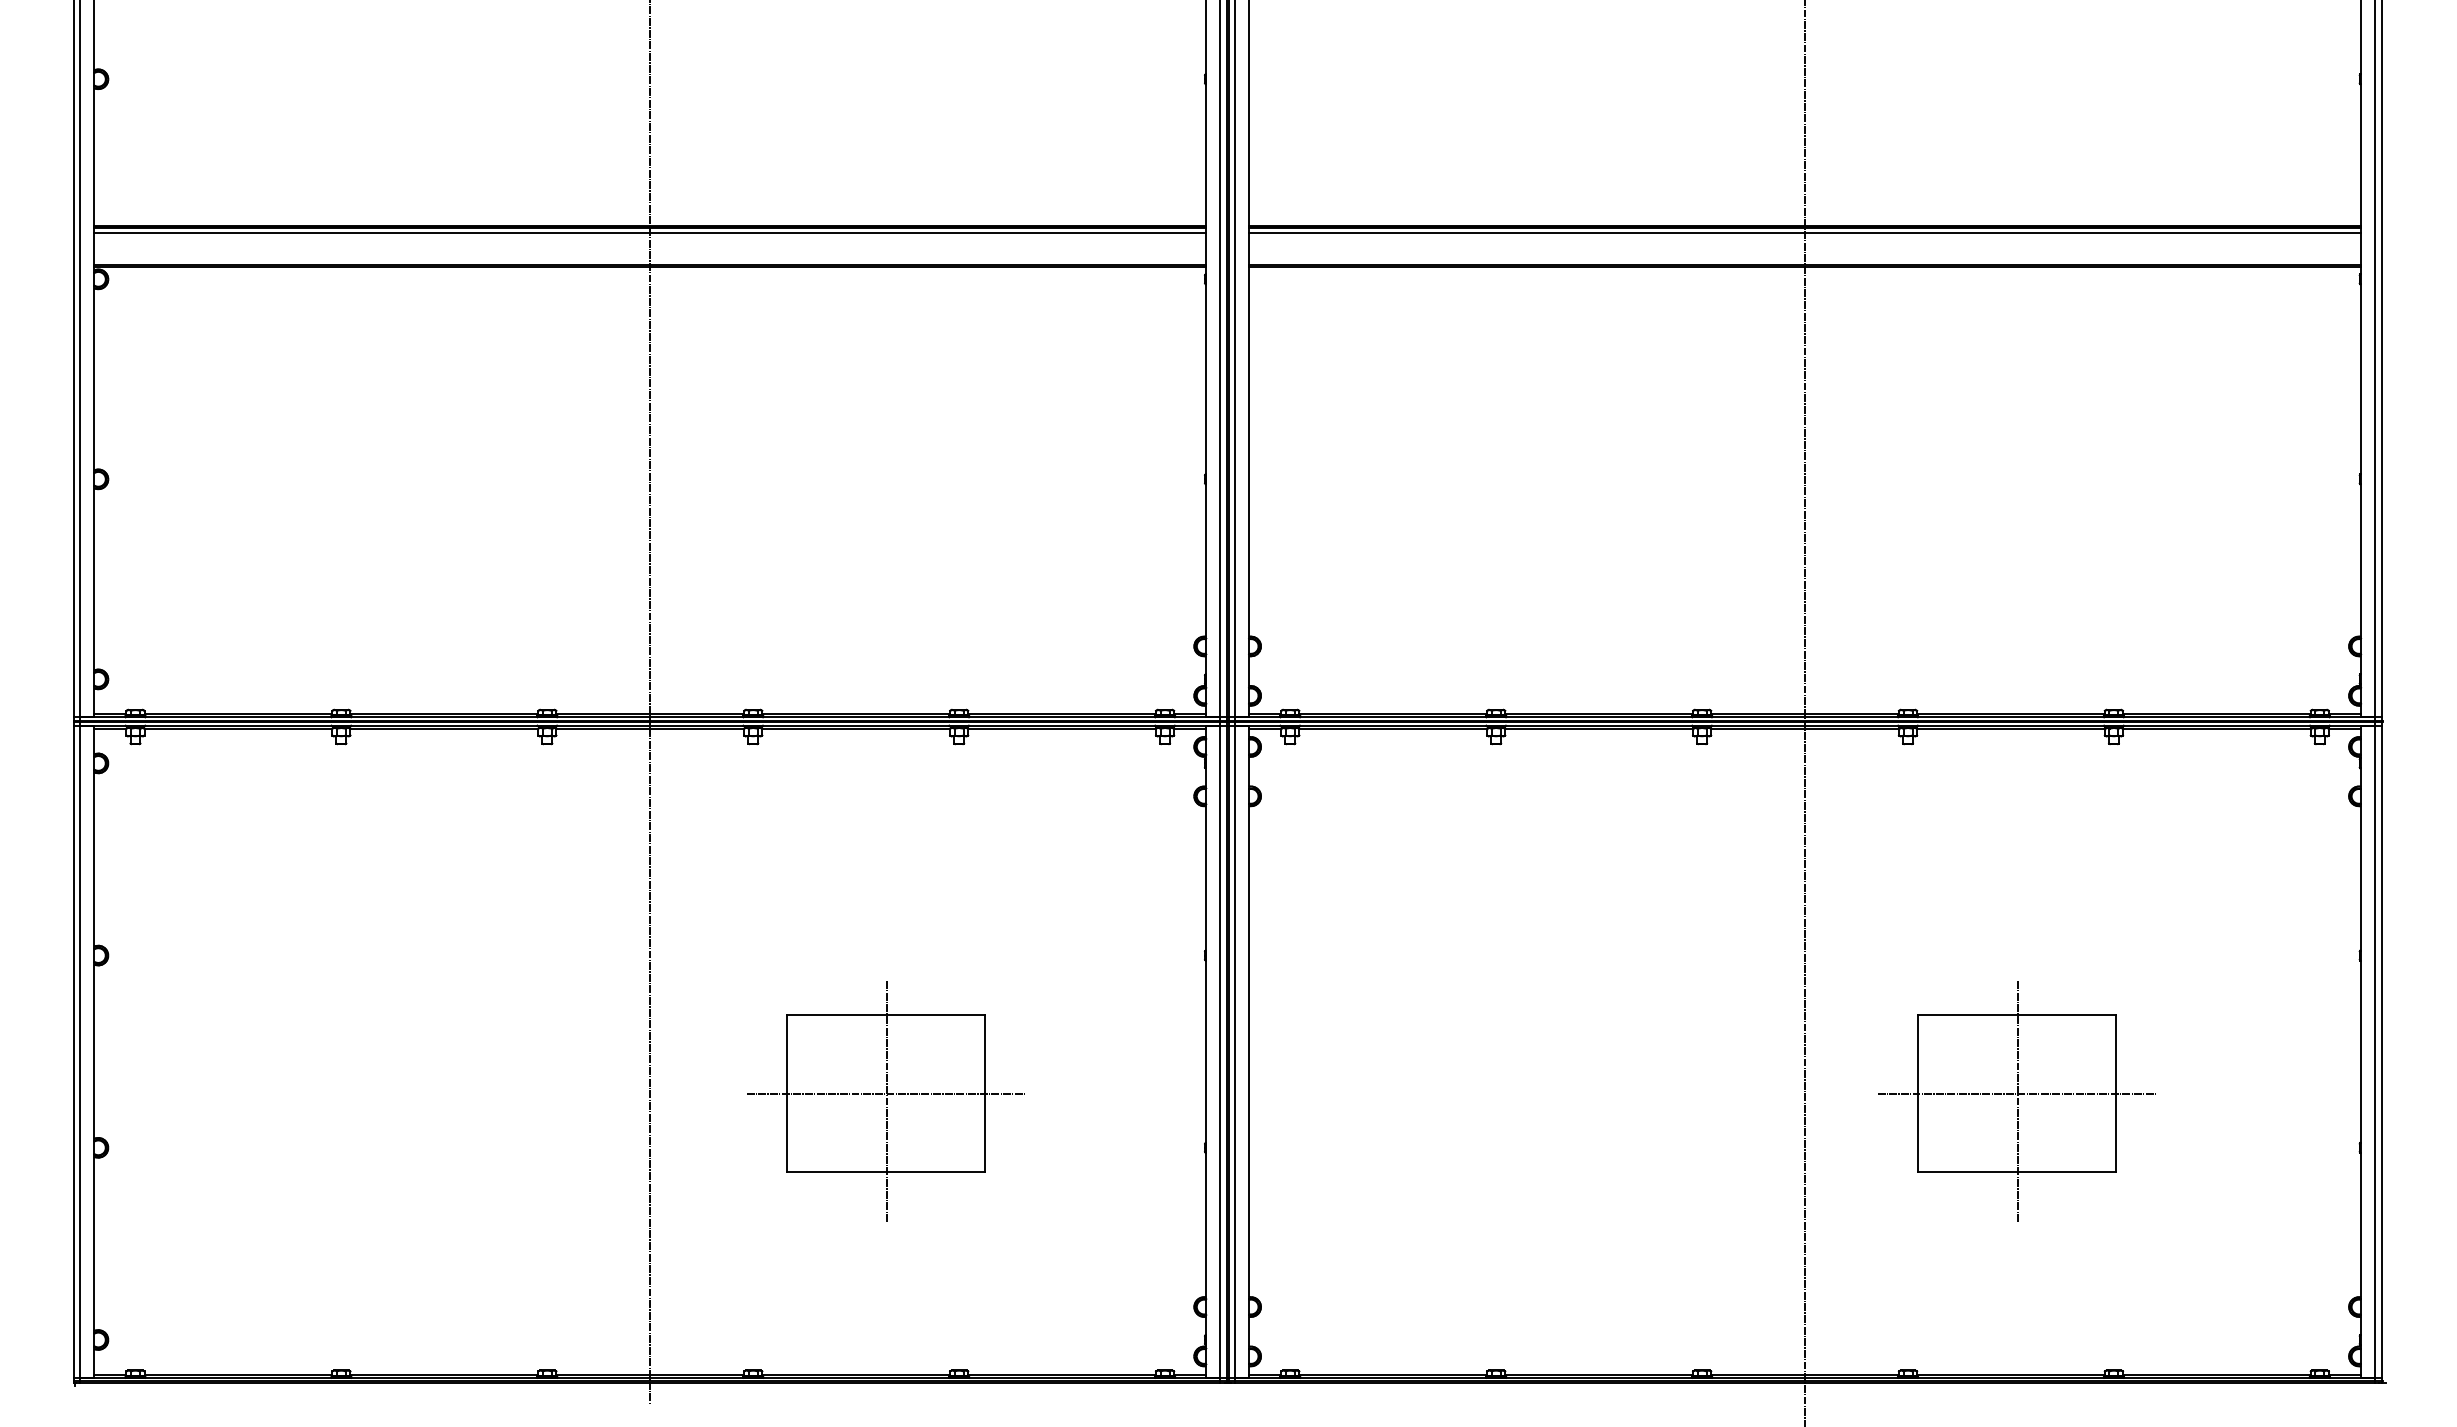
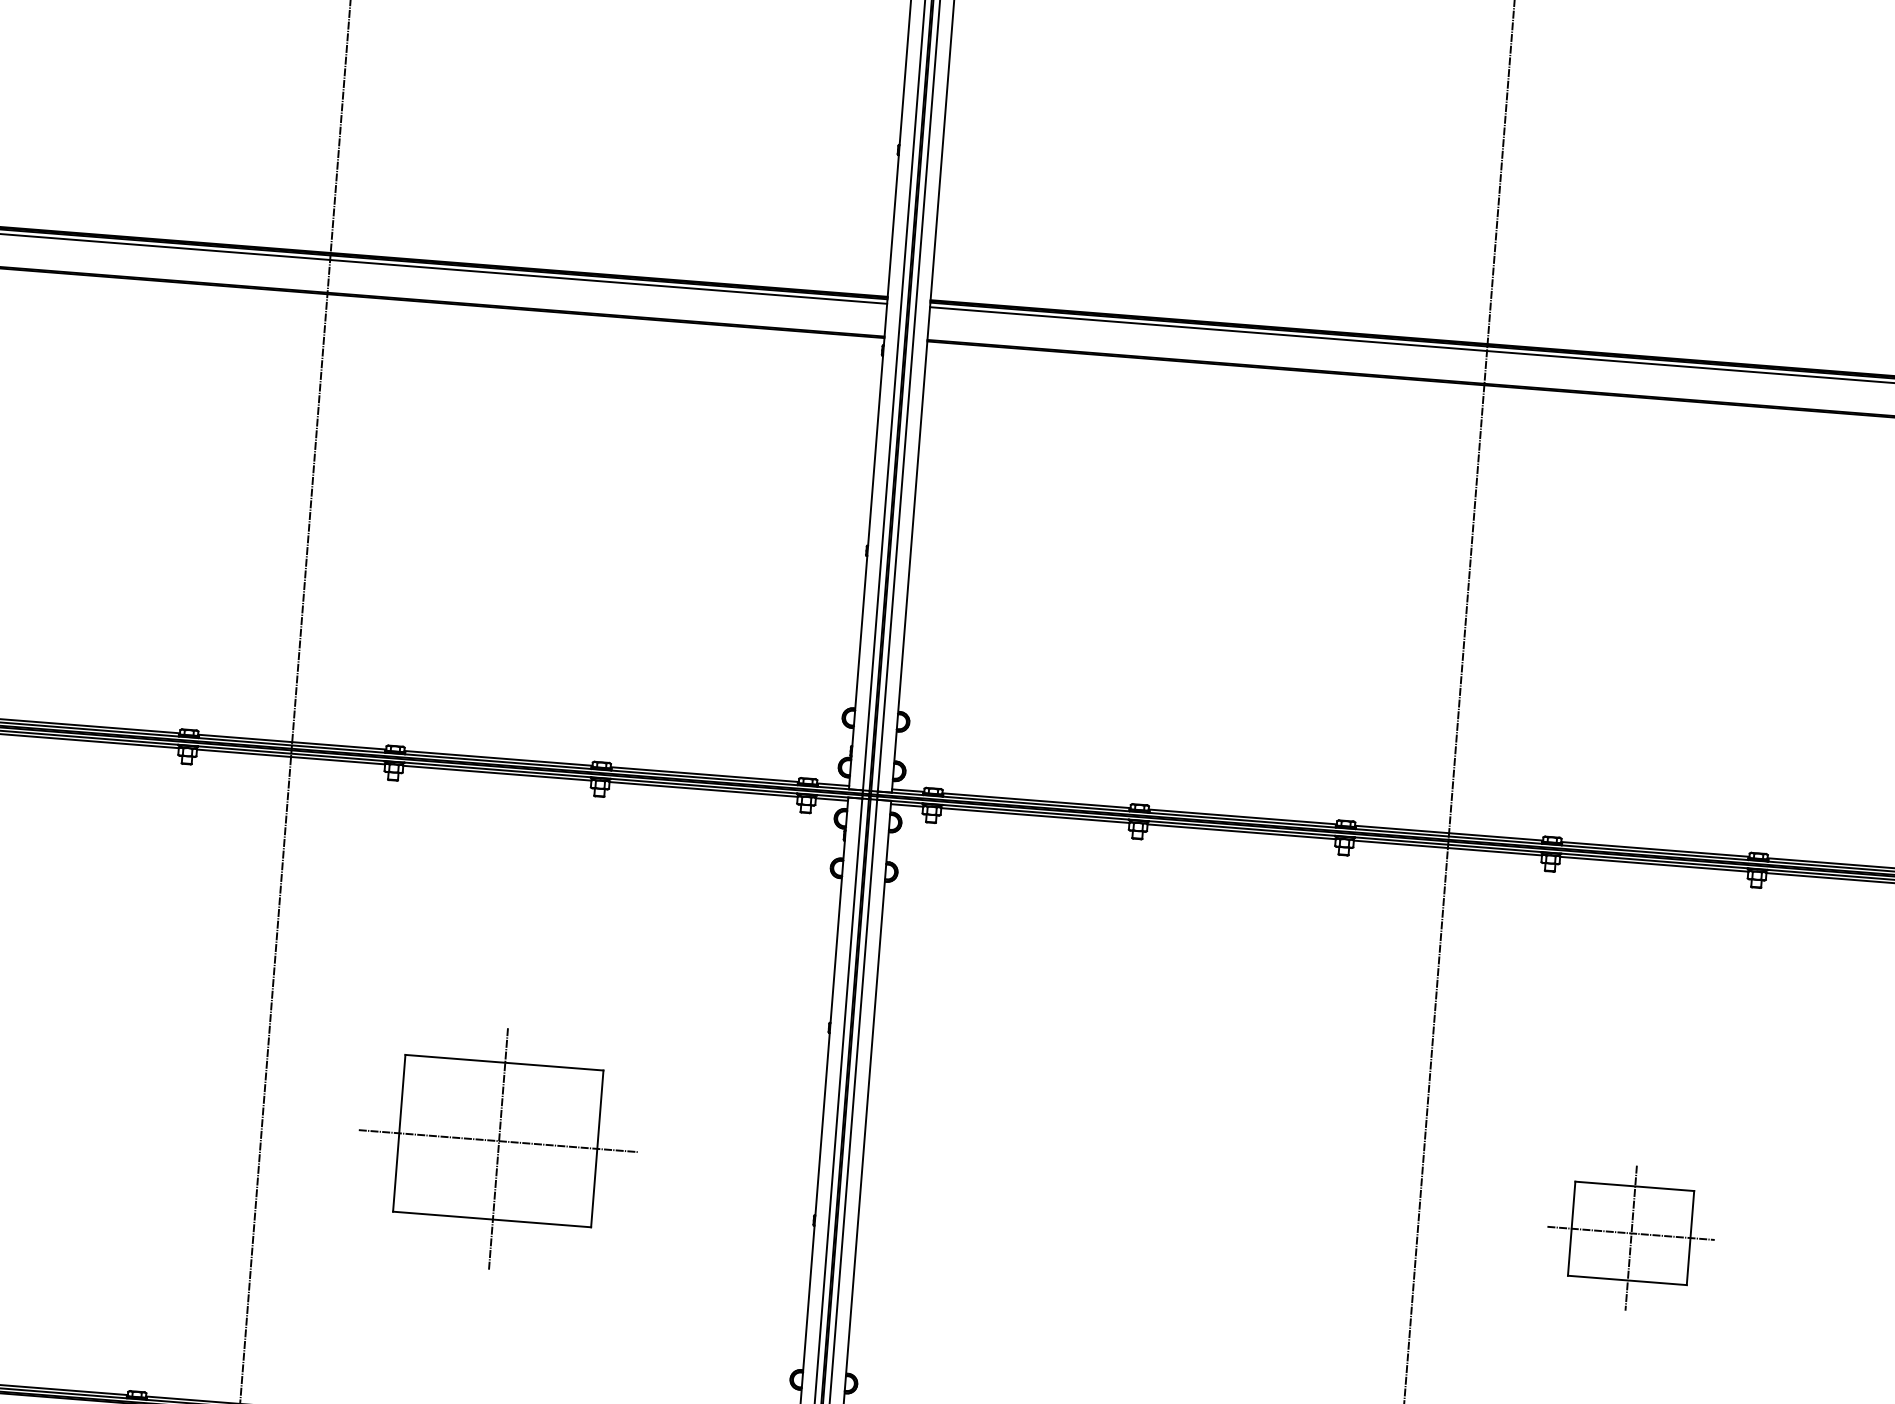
part: (2016, 1101) -> (1630, 1238), size x0.6

